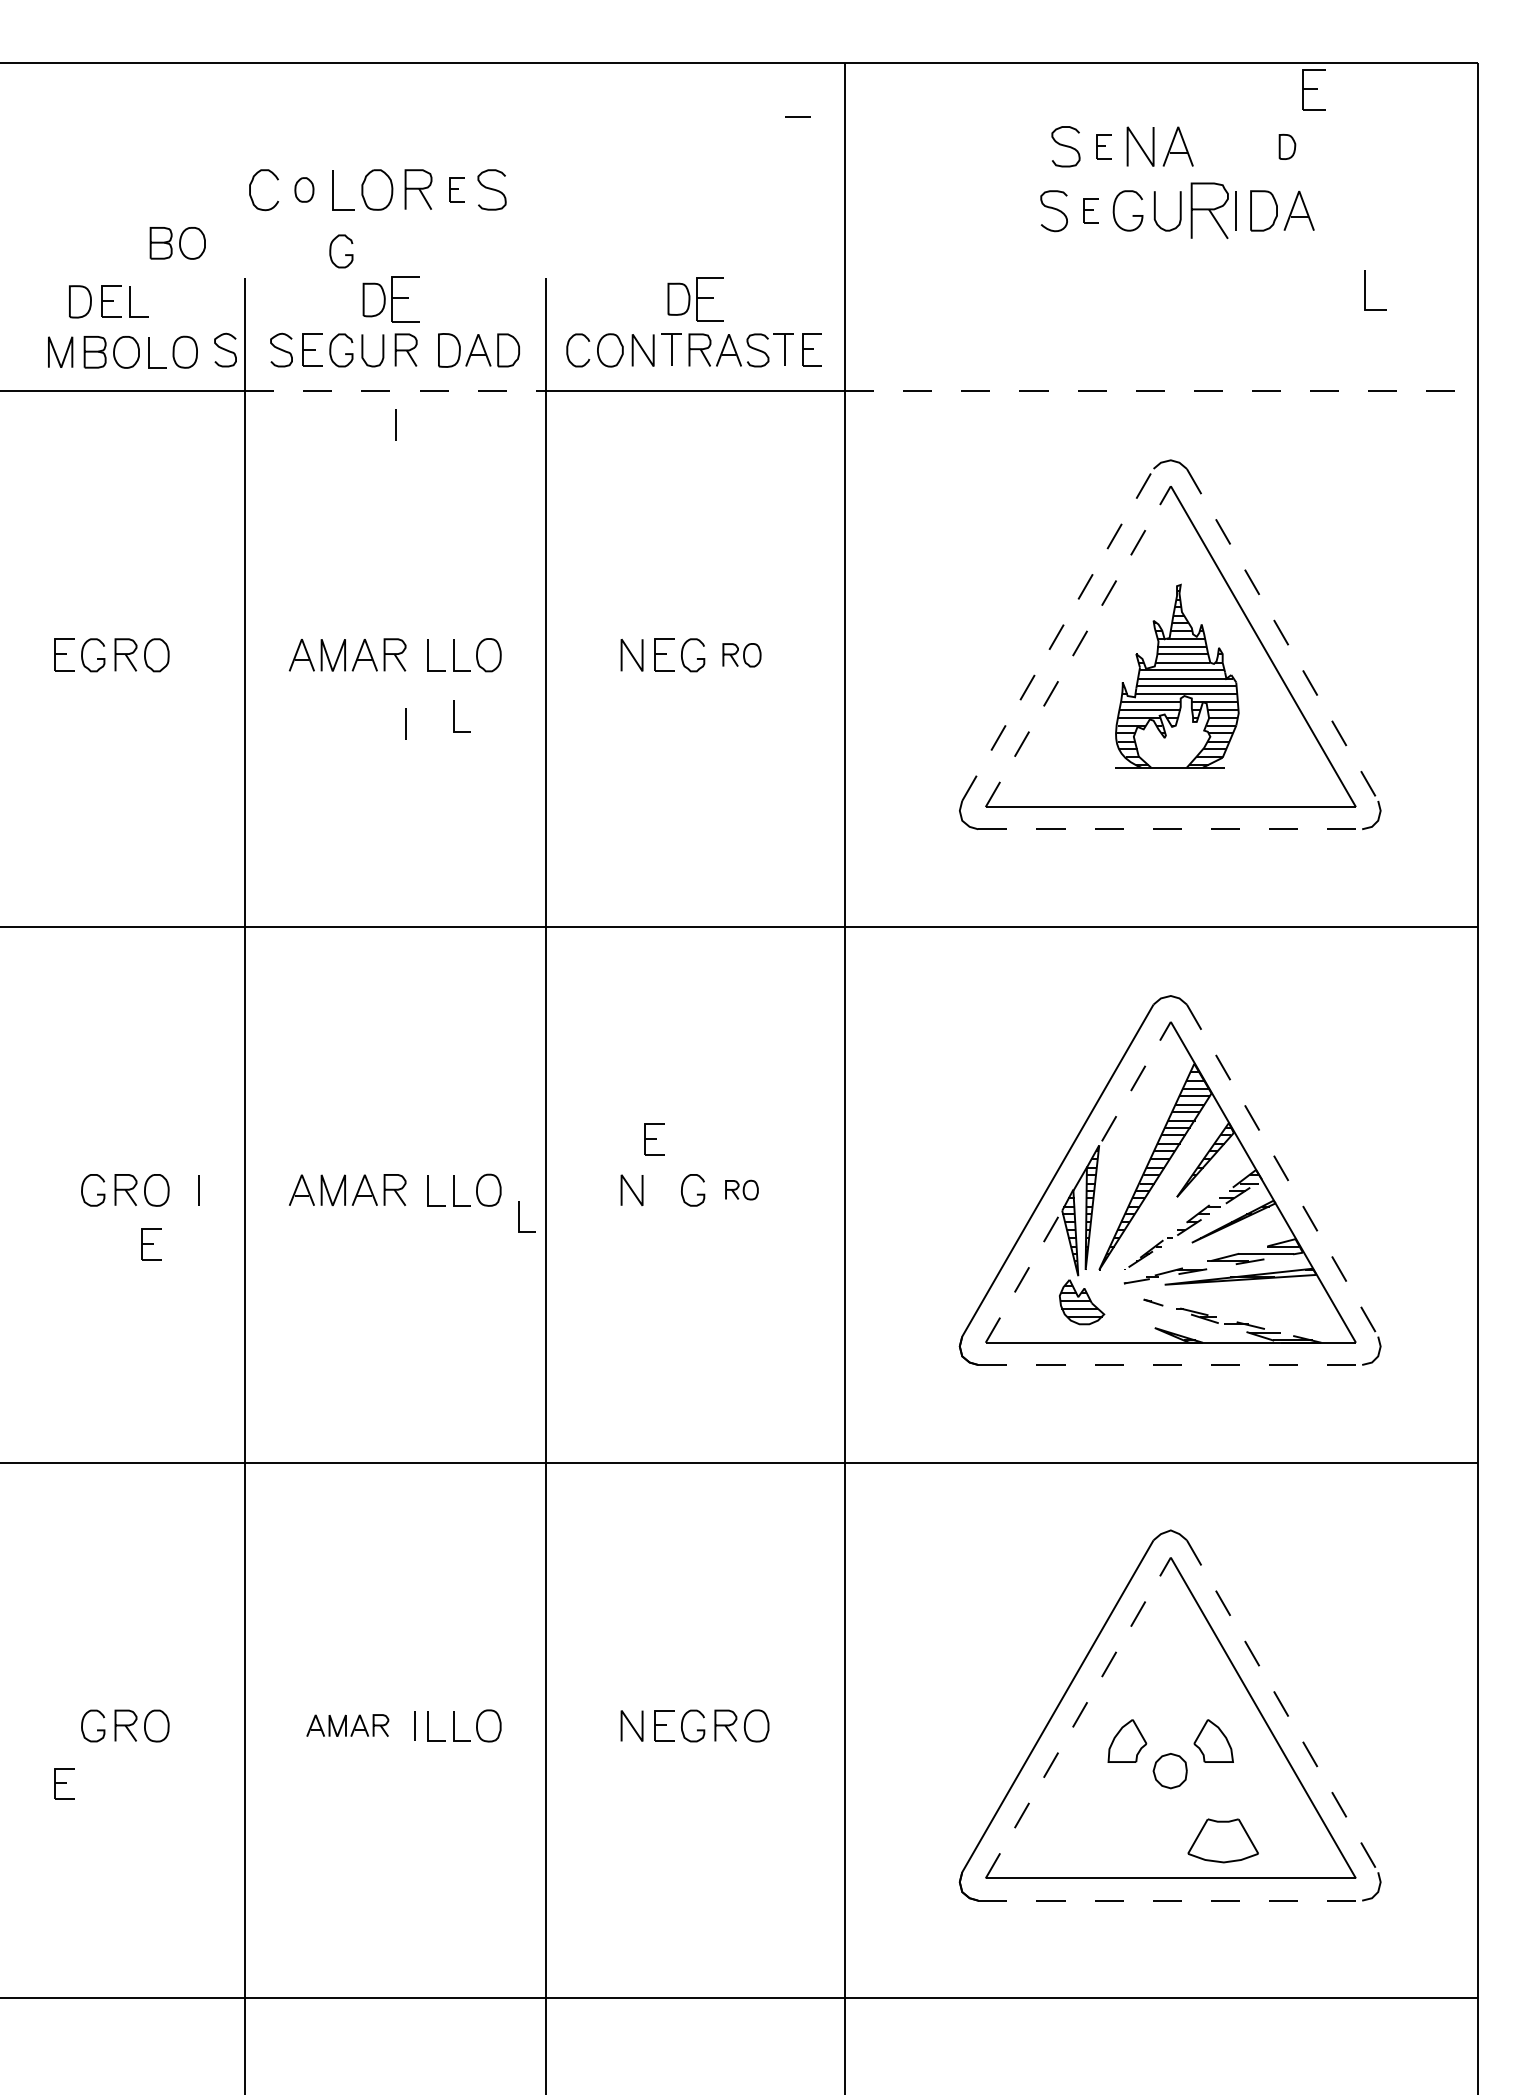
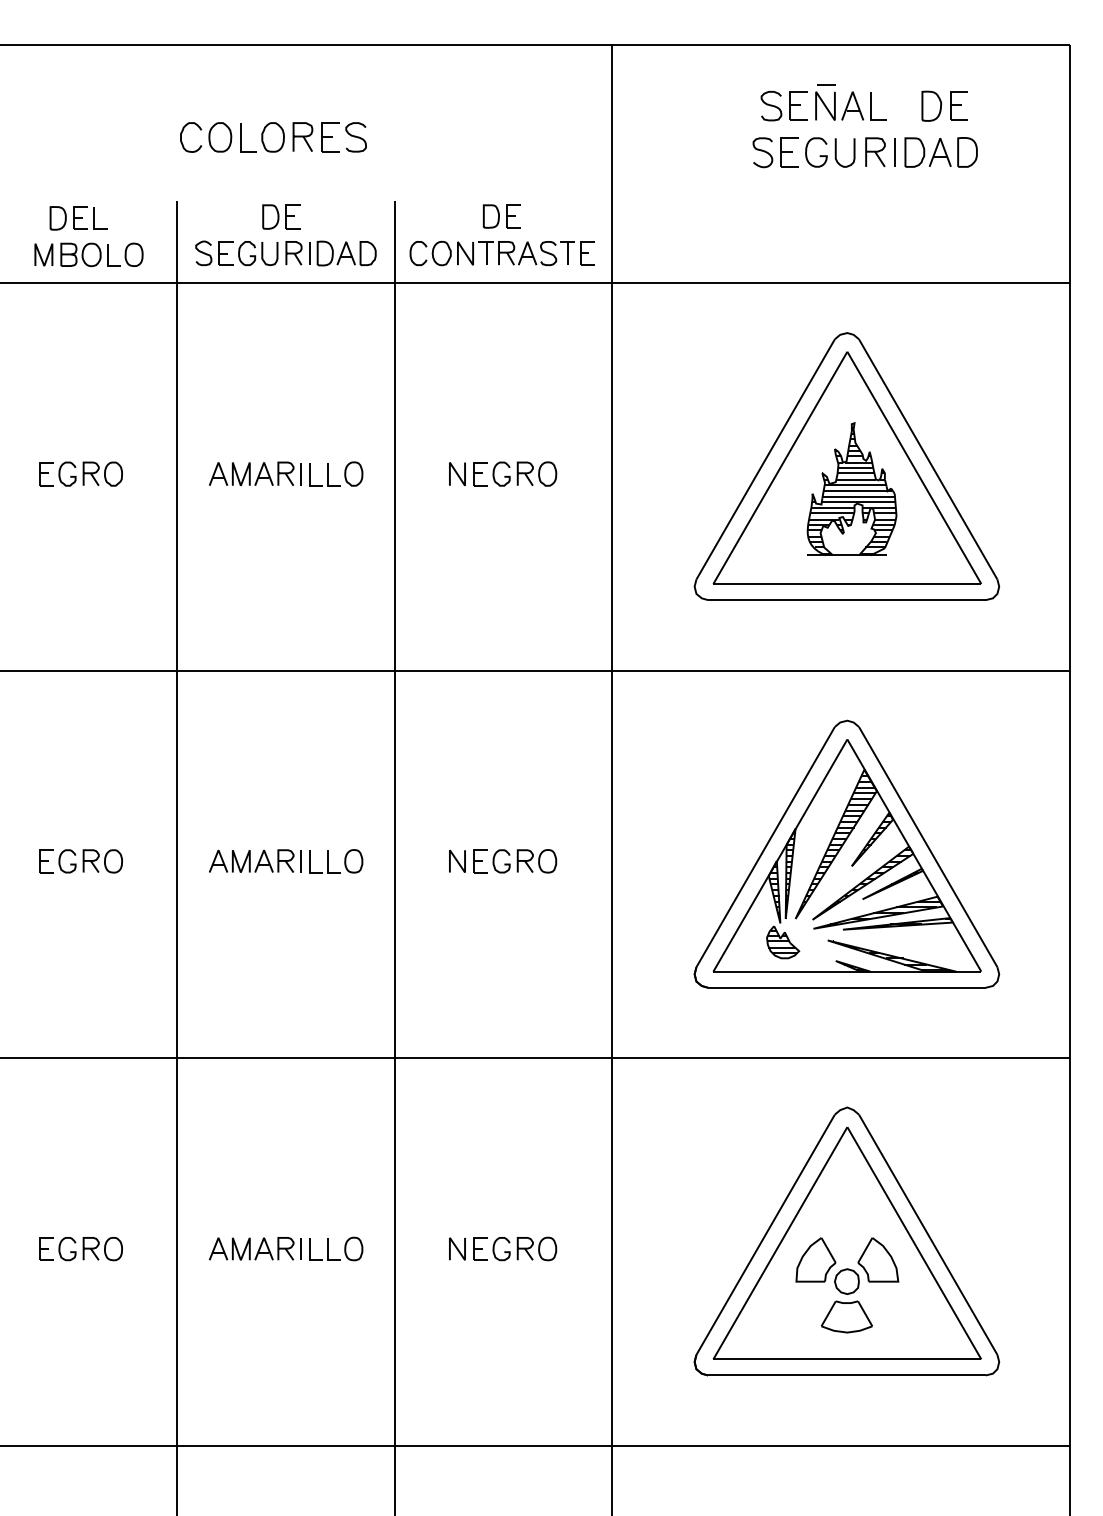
part: (1313, 89) -> (958, 105), moved
line: (797, 116) -> (826, 84), moved
part: (1103, 146) -> (798, 105), size x1.67
part: (1287, 146) -> (931, 105), size x1.67
part: (304, 189) -> (220, 137), size x1.67
part: (456, 189) -> (330, 137), size x1.67
part: (1091, 210) -> (789, 152), size x1.67
part: (1209, 210) -> (875, 152), size x0.71
part: (1336, 210) -> (967, 152), added
part: (177, 243) -> (128, 176), removed
curve: (345, 254) -> (250, 184), removed
line: (1365, 290) -> (871, 106), moved
part: (404, 299) -> (292, 216), size x0.71
part: (709, 299) -> (513, 216), size x0.71
curve: (225, 349) -> (163, 252), removed
line: (395, 391) -> (286, 283), dashed -> solid
line: (1161, 391) -> (840, 283), dashed -> solid
line: (395, 424) -> (309, 252), moved
line: (1057, 634) -> (765, 459), dashed -> solid
line: (1282, 634) -> (928, 459), dashed -> solid
line: (1078, 646) -> (780, 467), dashed -> solid
part: (741, 655) -> (536, 474), size x1.43
line: (454, 716) -> (328, 518), removed
line: (405, 723) -> (300, 473), moved
line: (1170, 829) -> (847, 600), dashed -> solid
part: (654, 1139) -> (480, 861), moved
line: (1282, 1170) -> (928, 847), dashed -> solid
line: (1078, 1181) -> (780, 854), dashed -> solid
part: (741, 1189) -> (536, 860), size x1.67
line: (198, 1190) -> (300, 861), moved
line: (519, 1216) -> (376, 880), removed
part: (151, 1244) -> (46, 861), moved
line: (1122, 1271) -> (812, 920), dashed -> solid
line: (1125, 1283) -> (814, 928), dashed -> solid
line: (1162, 1304) -> (841, 943), dashed -> solid
line: (1170, 1365) -> (847, 988), dashed -> solid
line: (1282, 1706) -> (928, 1234), dashed -> solid
line: (1078, 1717) -> (780, 1242), dashed -> solid
part: (347, 1725) -> (251, 1248), size x1.43
part: (1127, 1740) -> (816, 1259), size x1.43
part: (1213, 1740) -> (878, 1259), size x1.43
part: (64, 1783) -> (46, 1248), moved
part: (1222, 1840) -> (846, 1316), moved
line: (1170, 1900) -> (847, 1375), dashed -> solid

